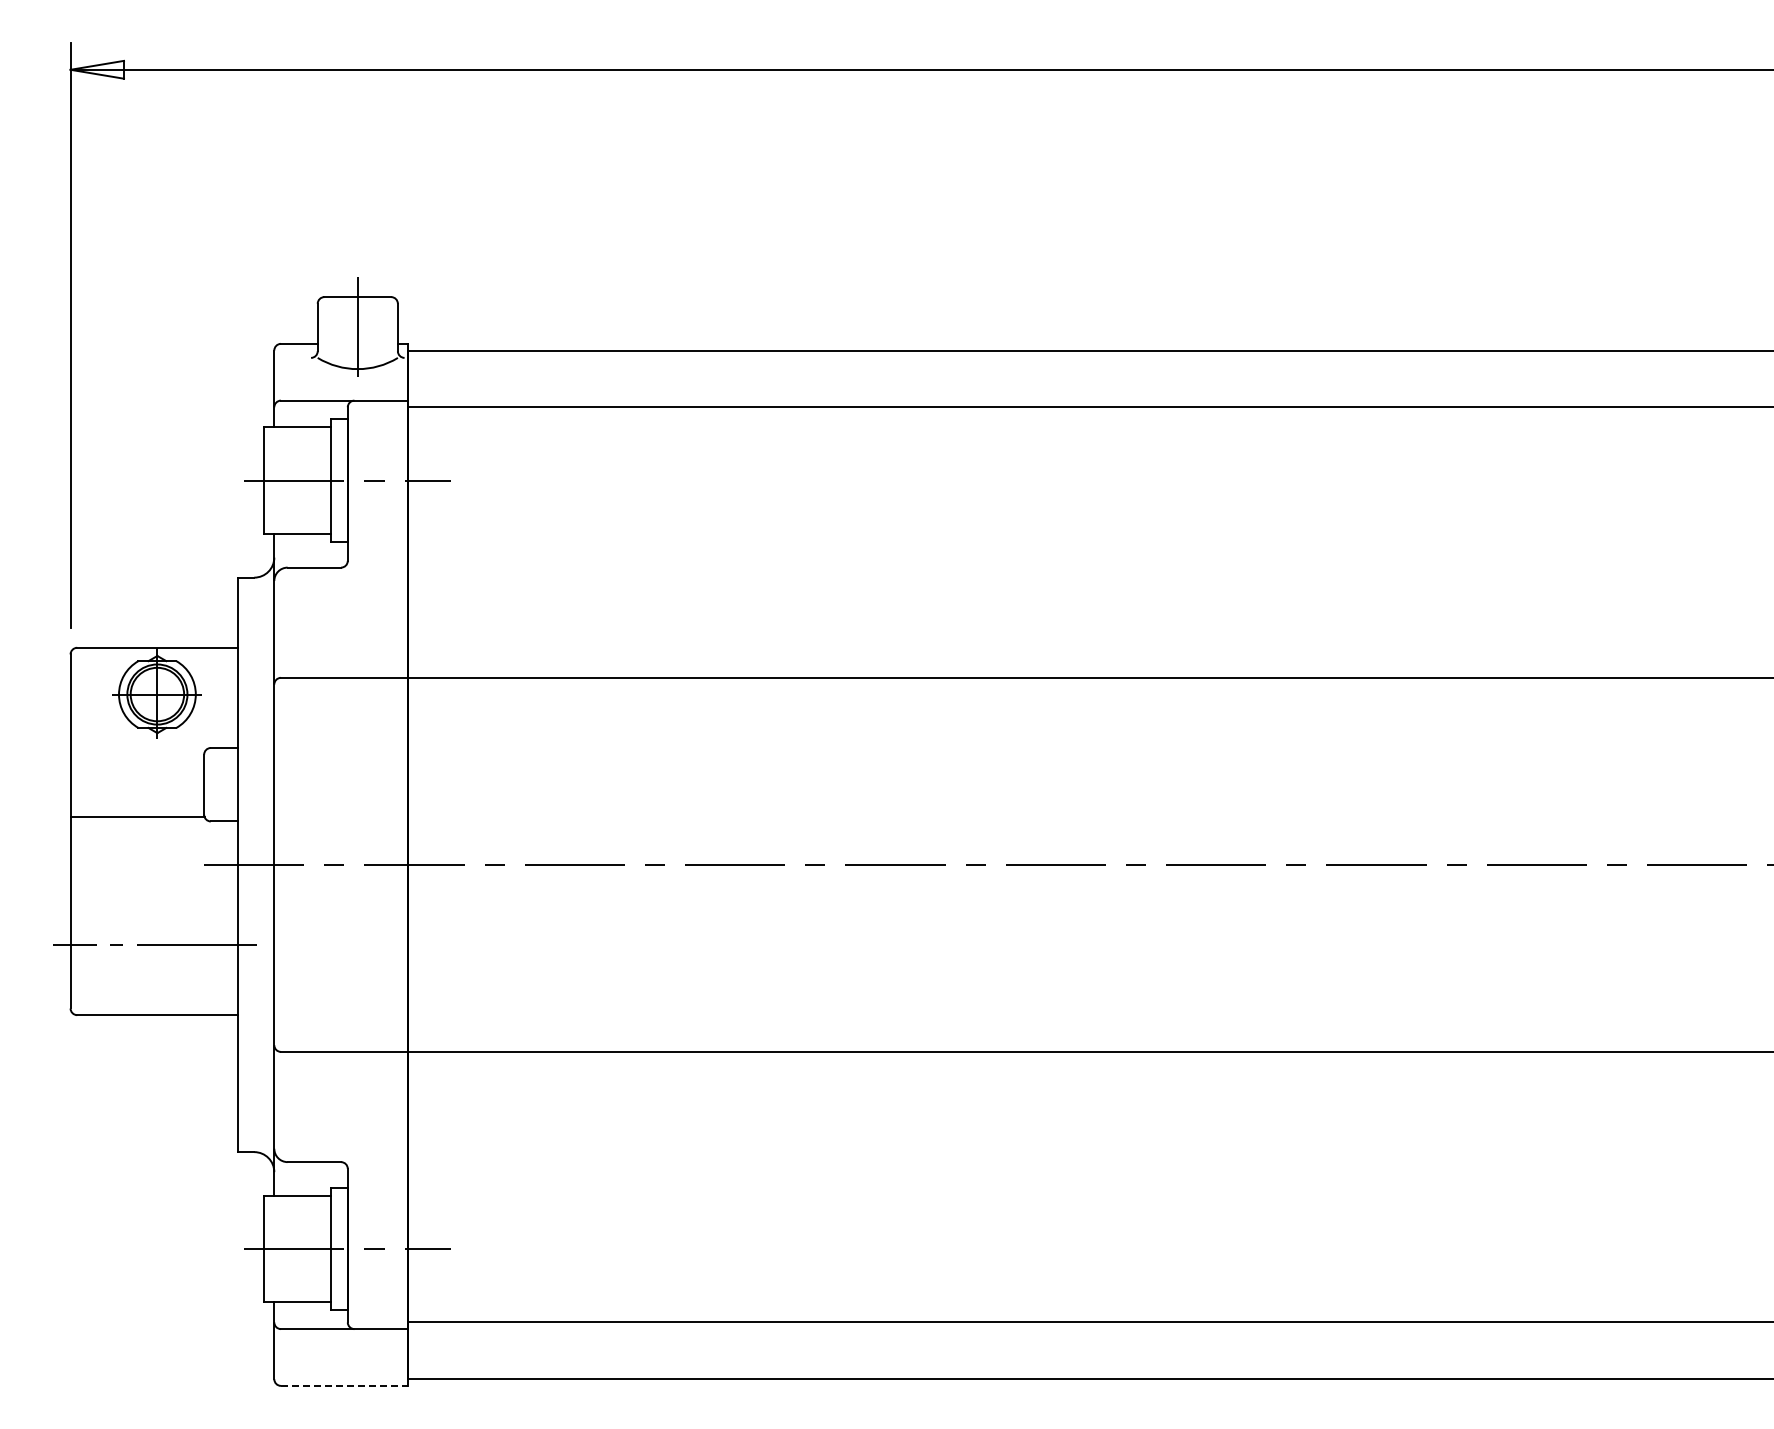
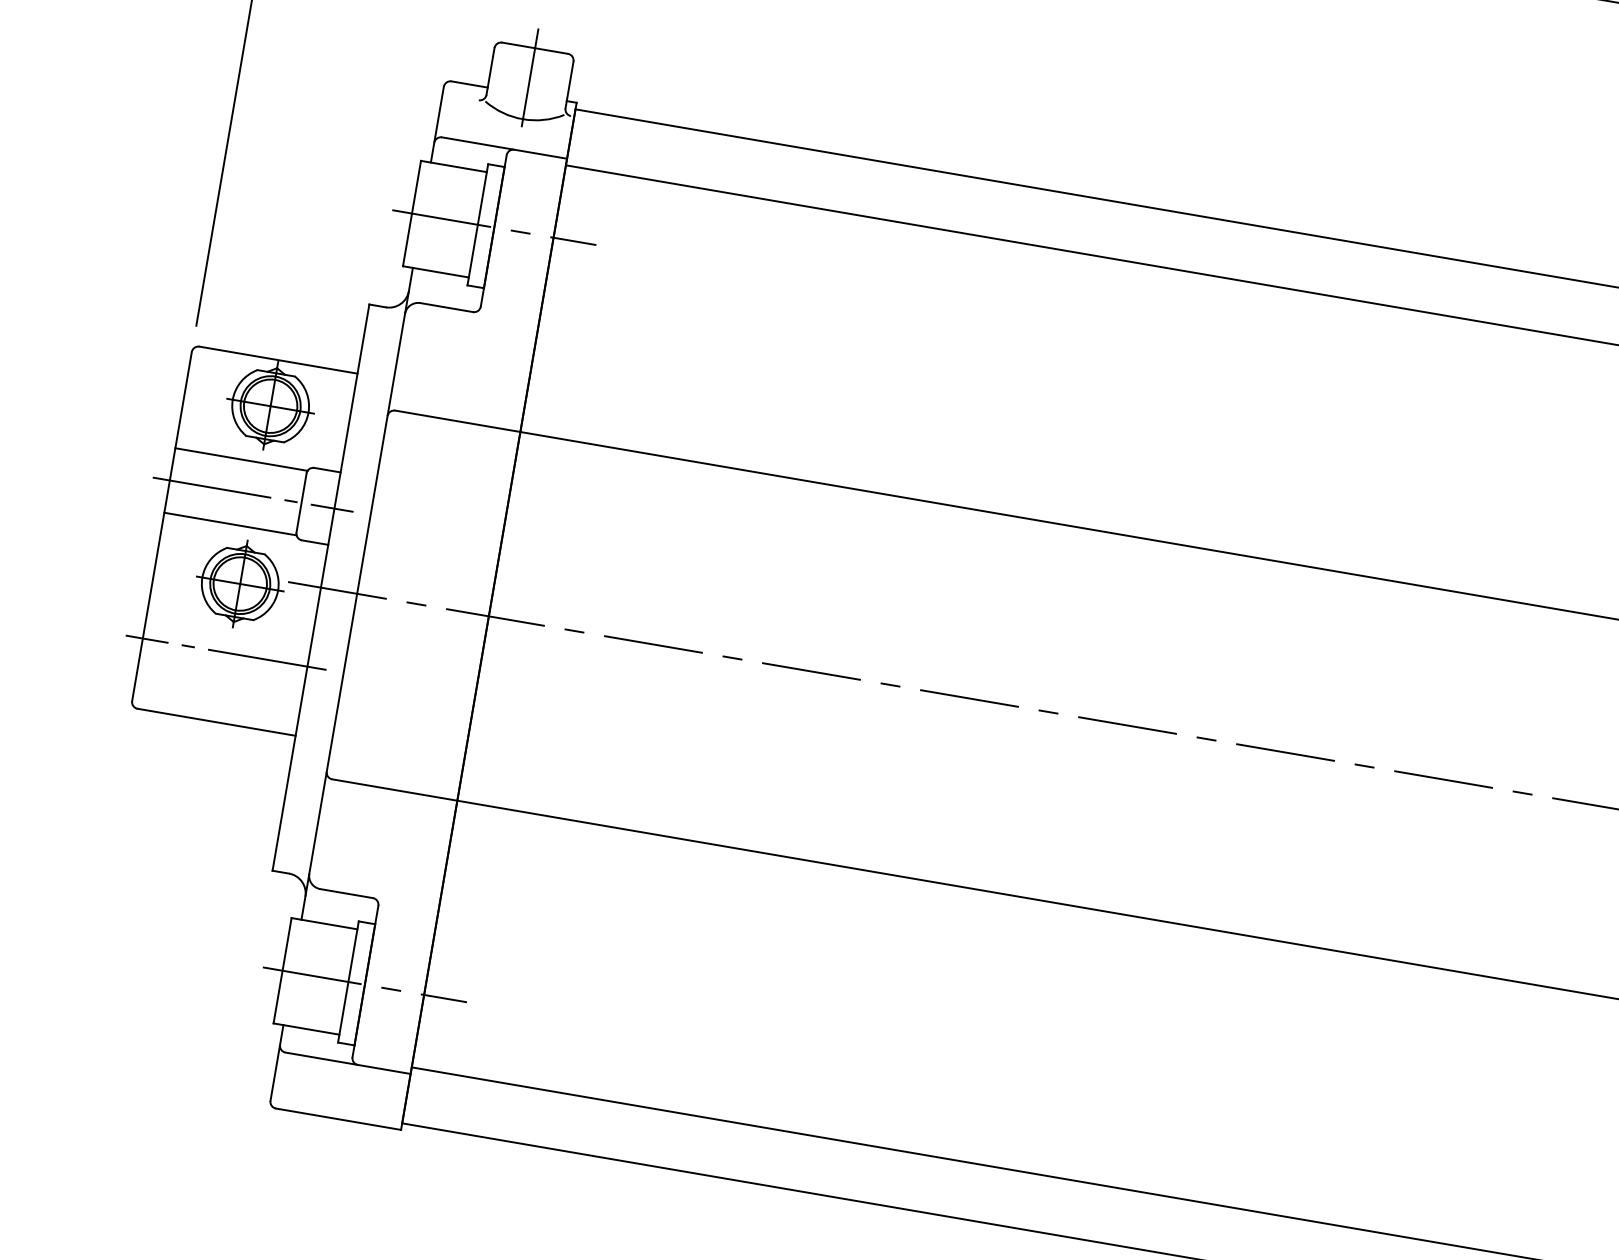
line: (137, 751) -> (241, 459), added
line: (154, 784) -> (252, 494), added
part: (156, 874) -> (239, 583), added
line: (344, 1385) -> (338, 1118), dashed -> solid

